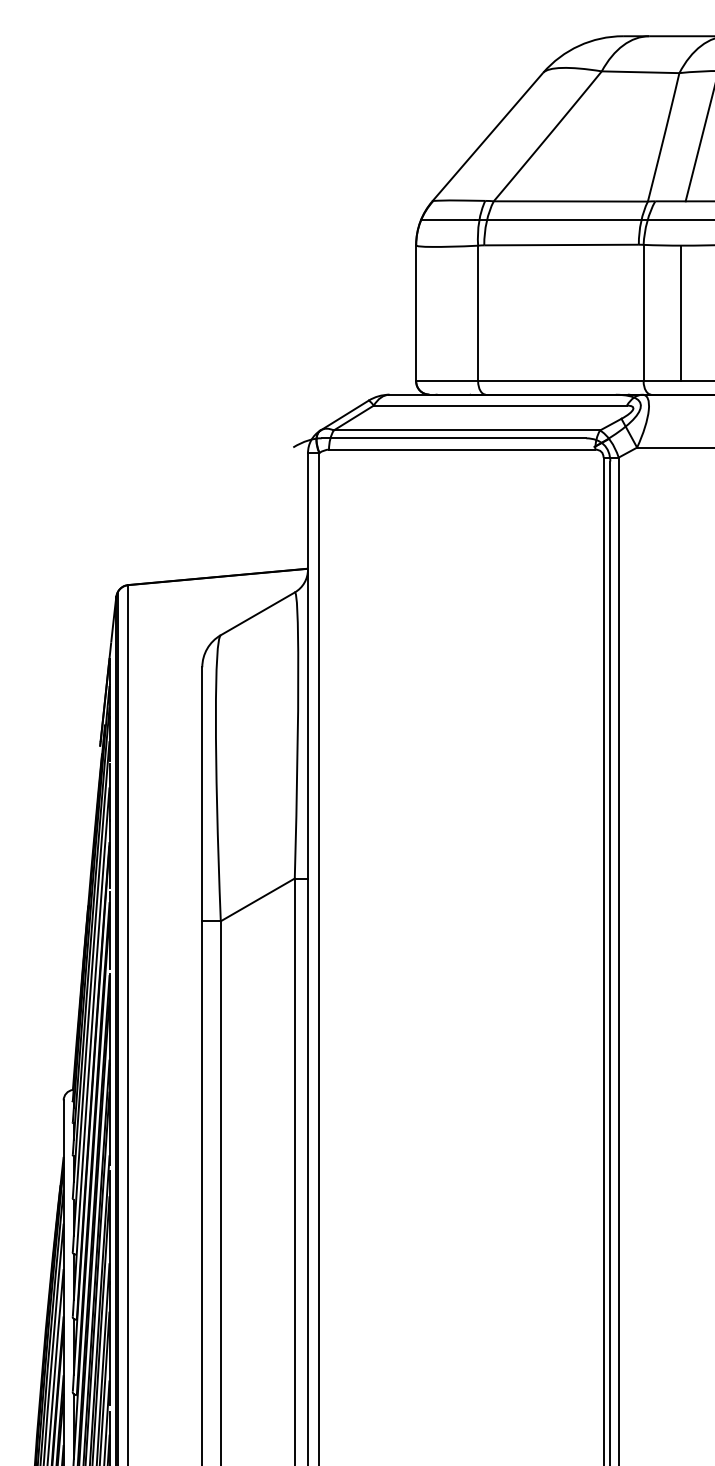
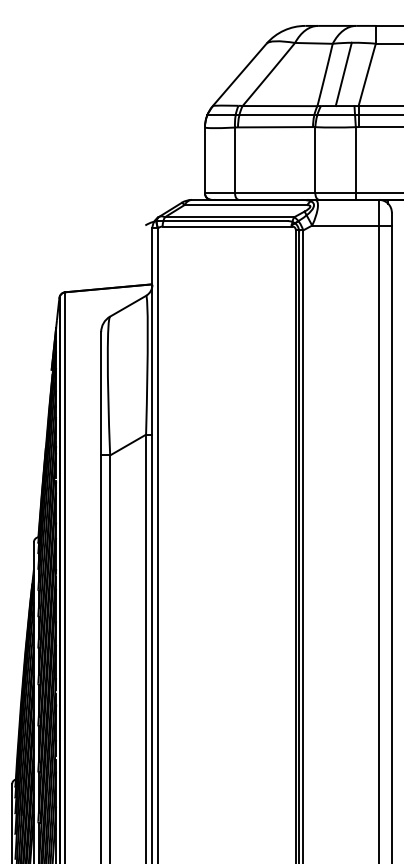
line: (680, 313) -> (333, 160), removed

